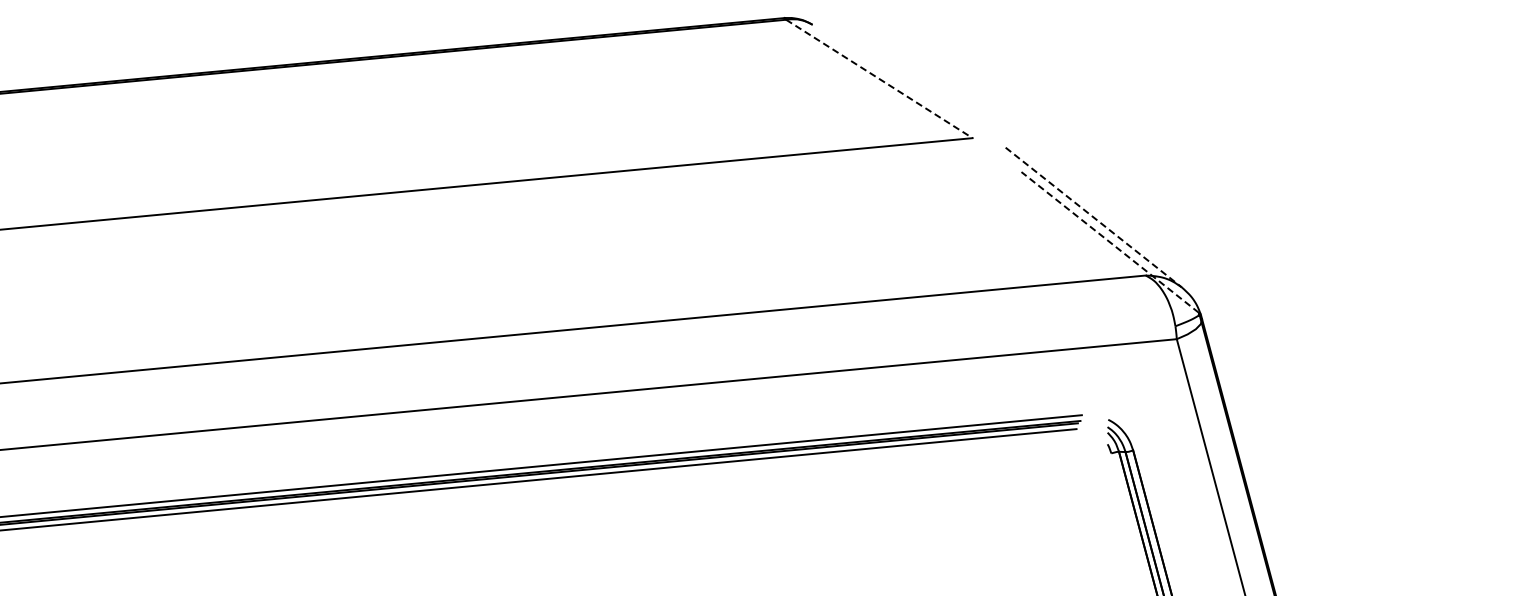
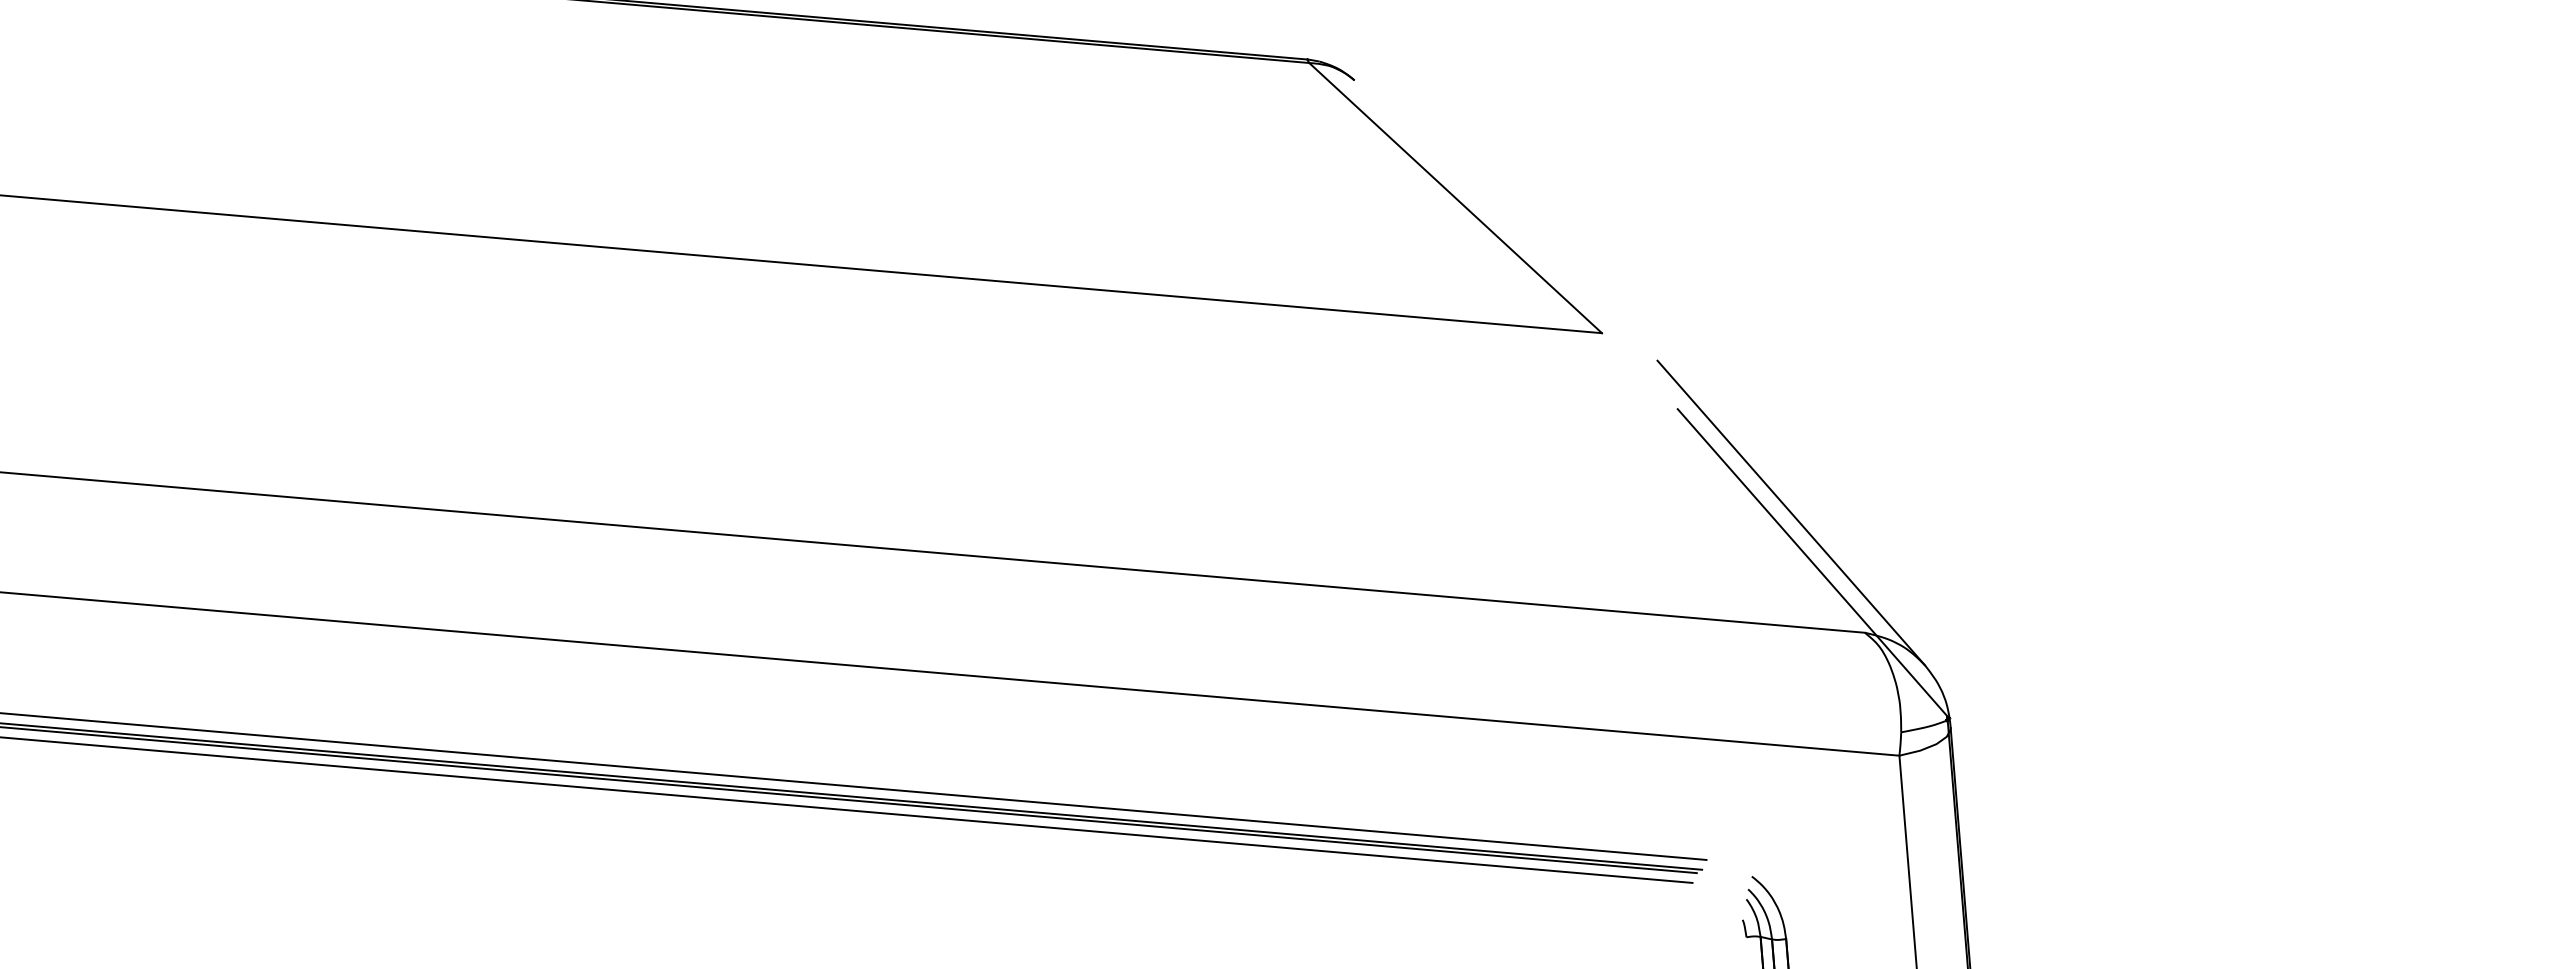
line: (879, 79) -> (1455, 199), dashed -> solid
line: (1094, 217) -> (1792, 513), dashed -> solid
line: (1109, 242) -> (1811, 562), dashed -> solid

